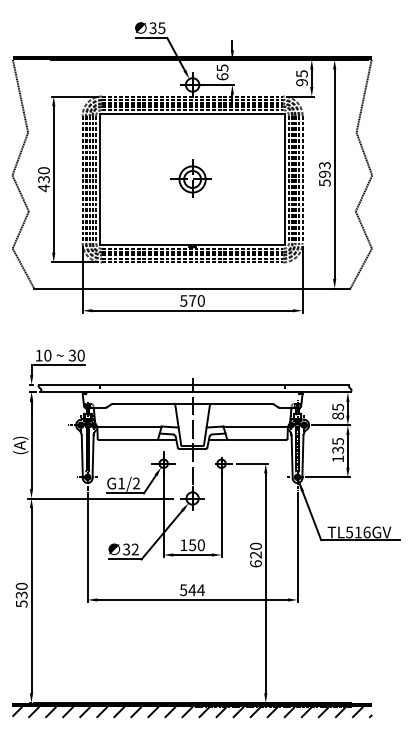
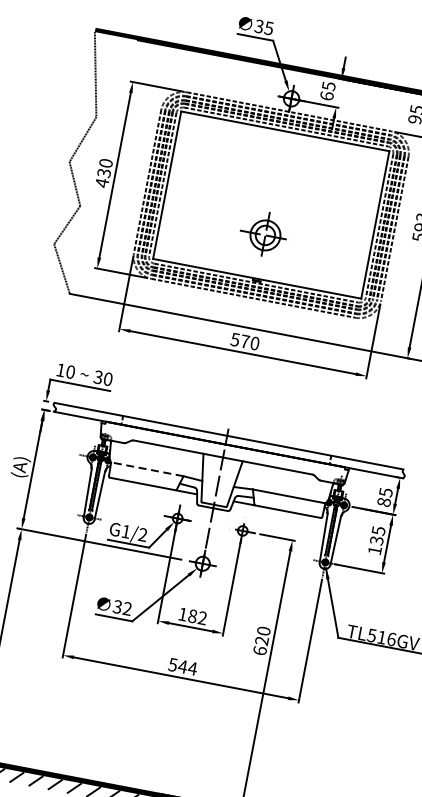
part: (190, 178) -> (263, 233), moved
line: (129, 426) -> (147, 469), solid -> dashed
text: (196, 545) -> (197, 617), 150 -> 182

